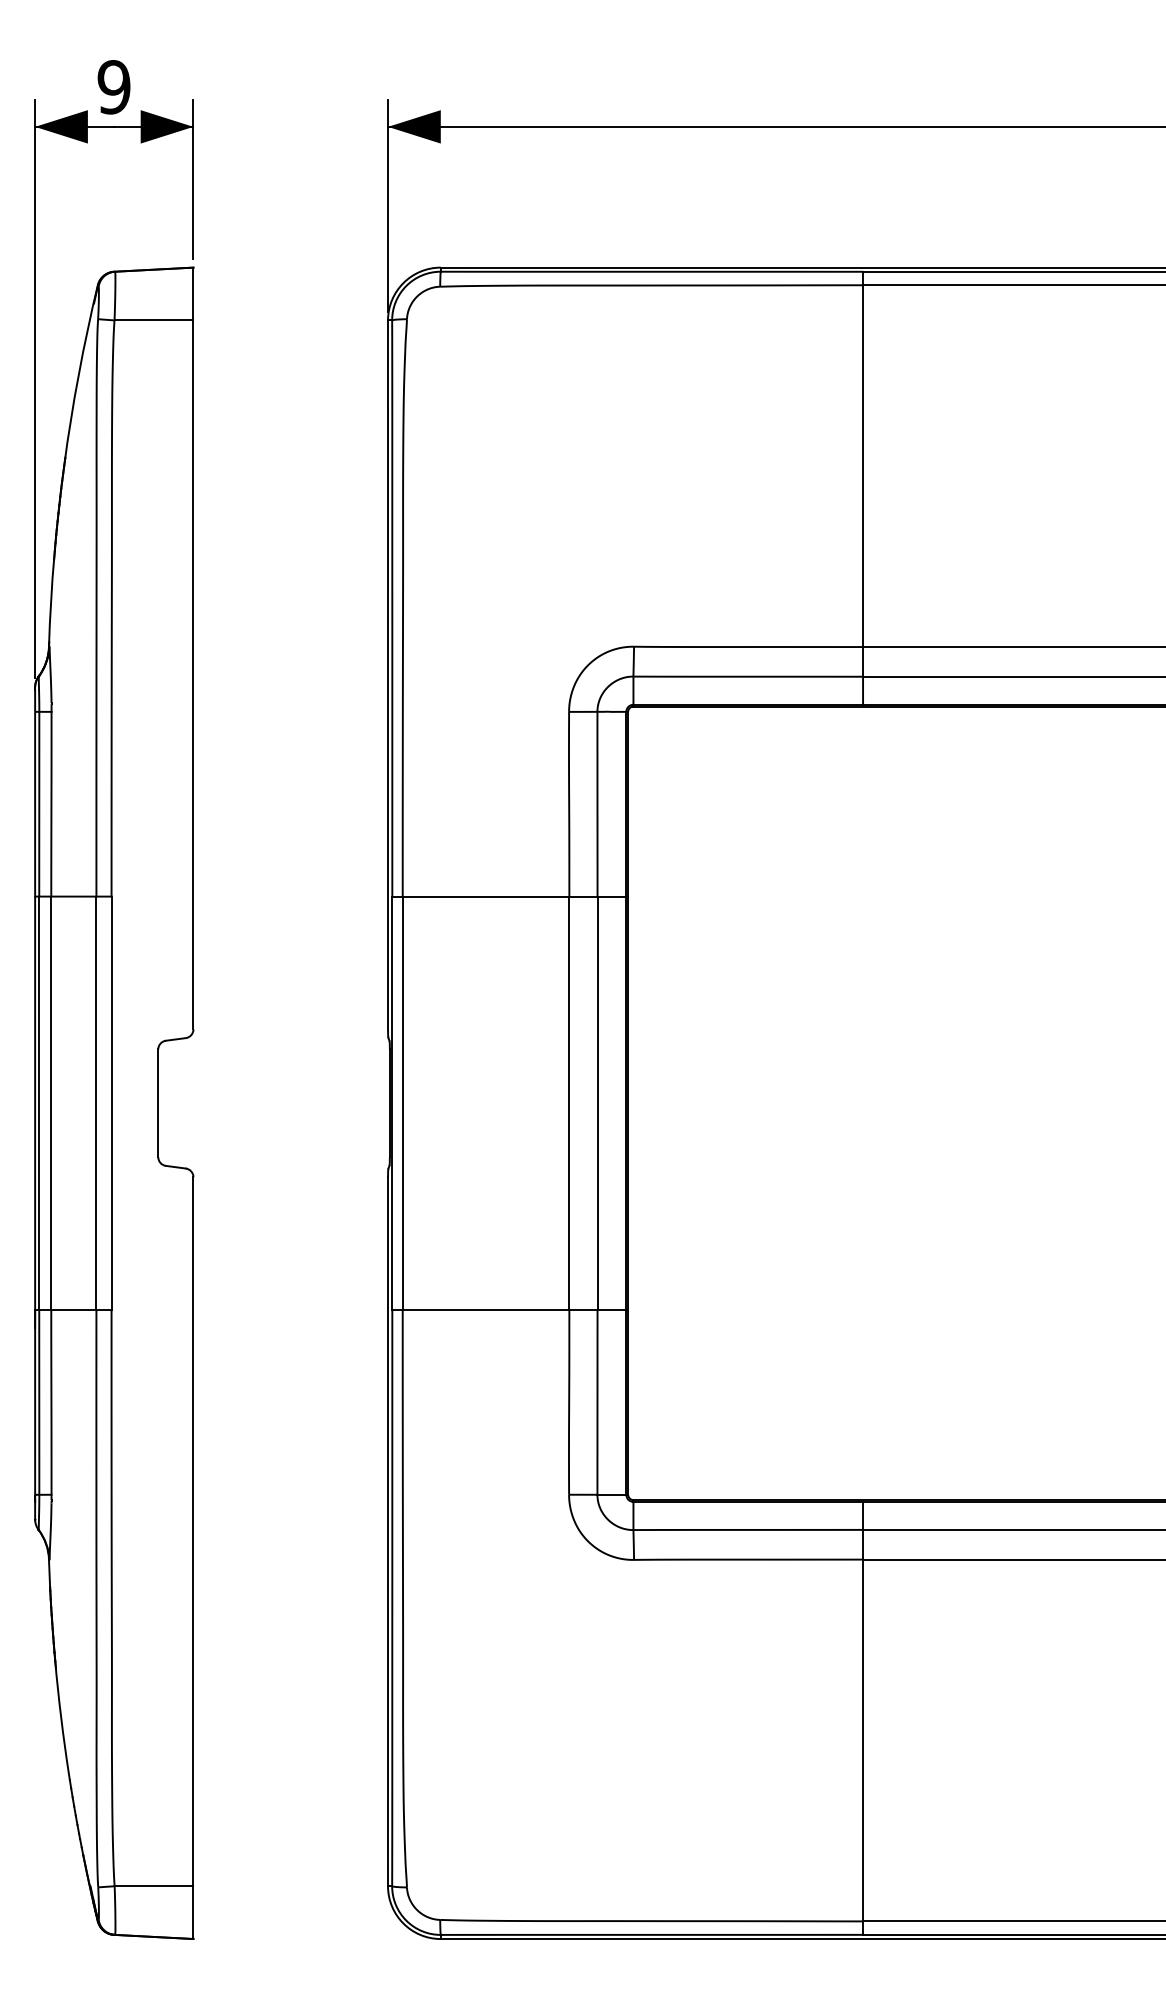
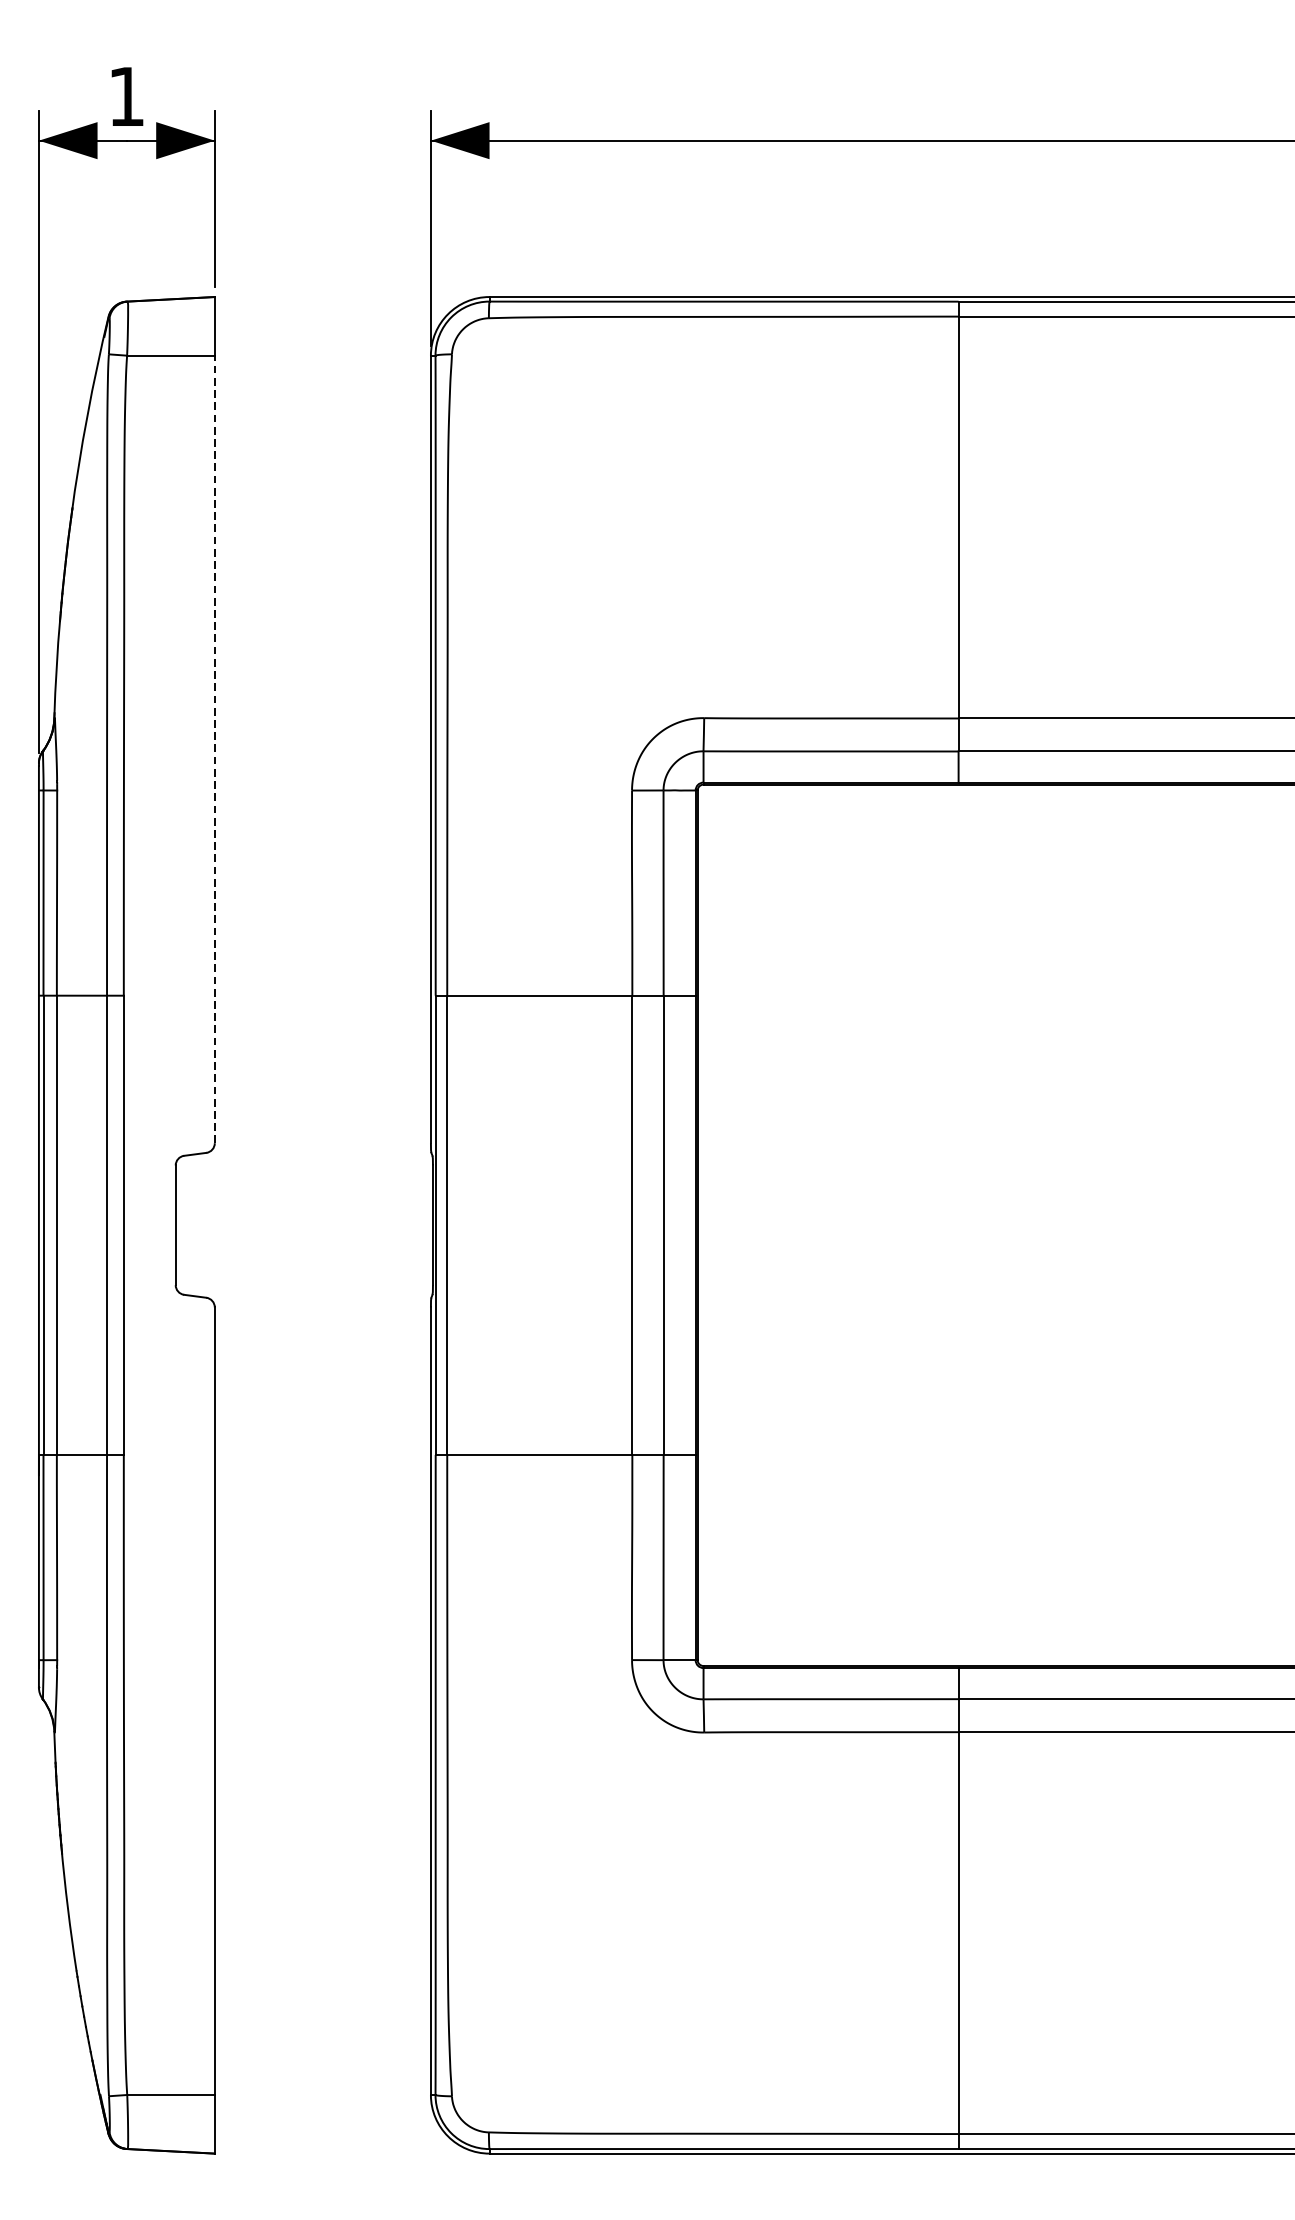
text: (113, 87) -> (125, 96), 9 -> 1
line: (193, 674) -> (214, 748), solid -> dashed

